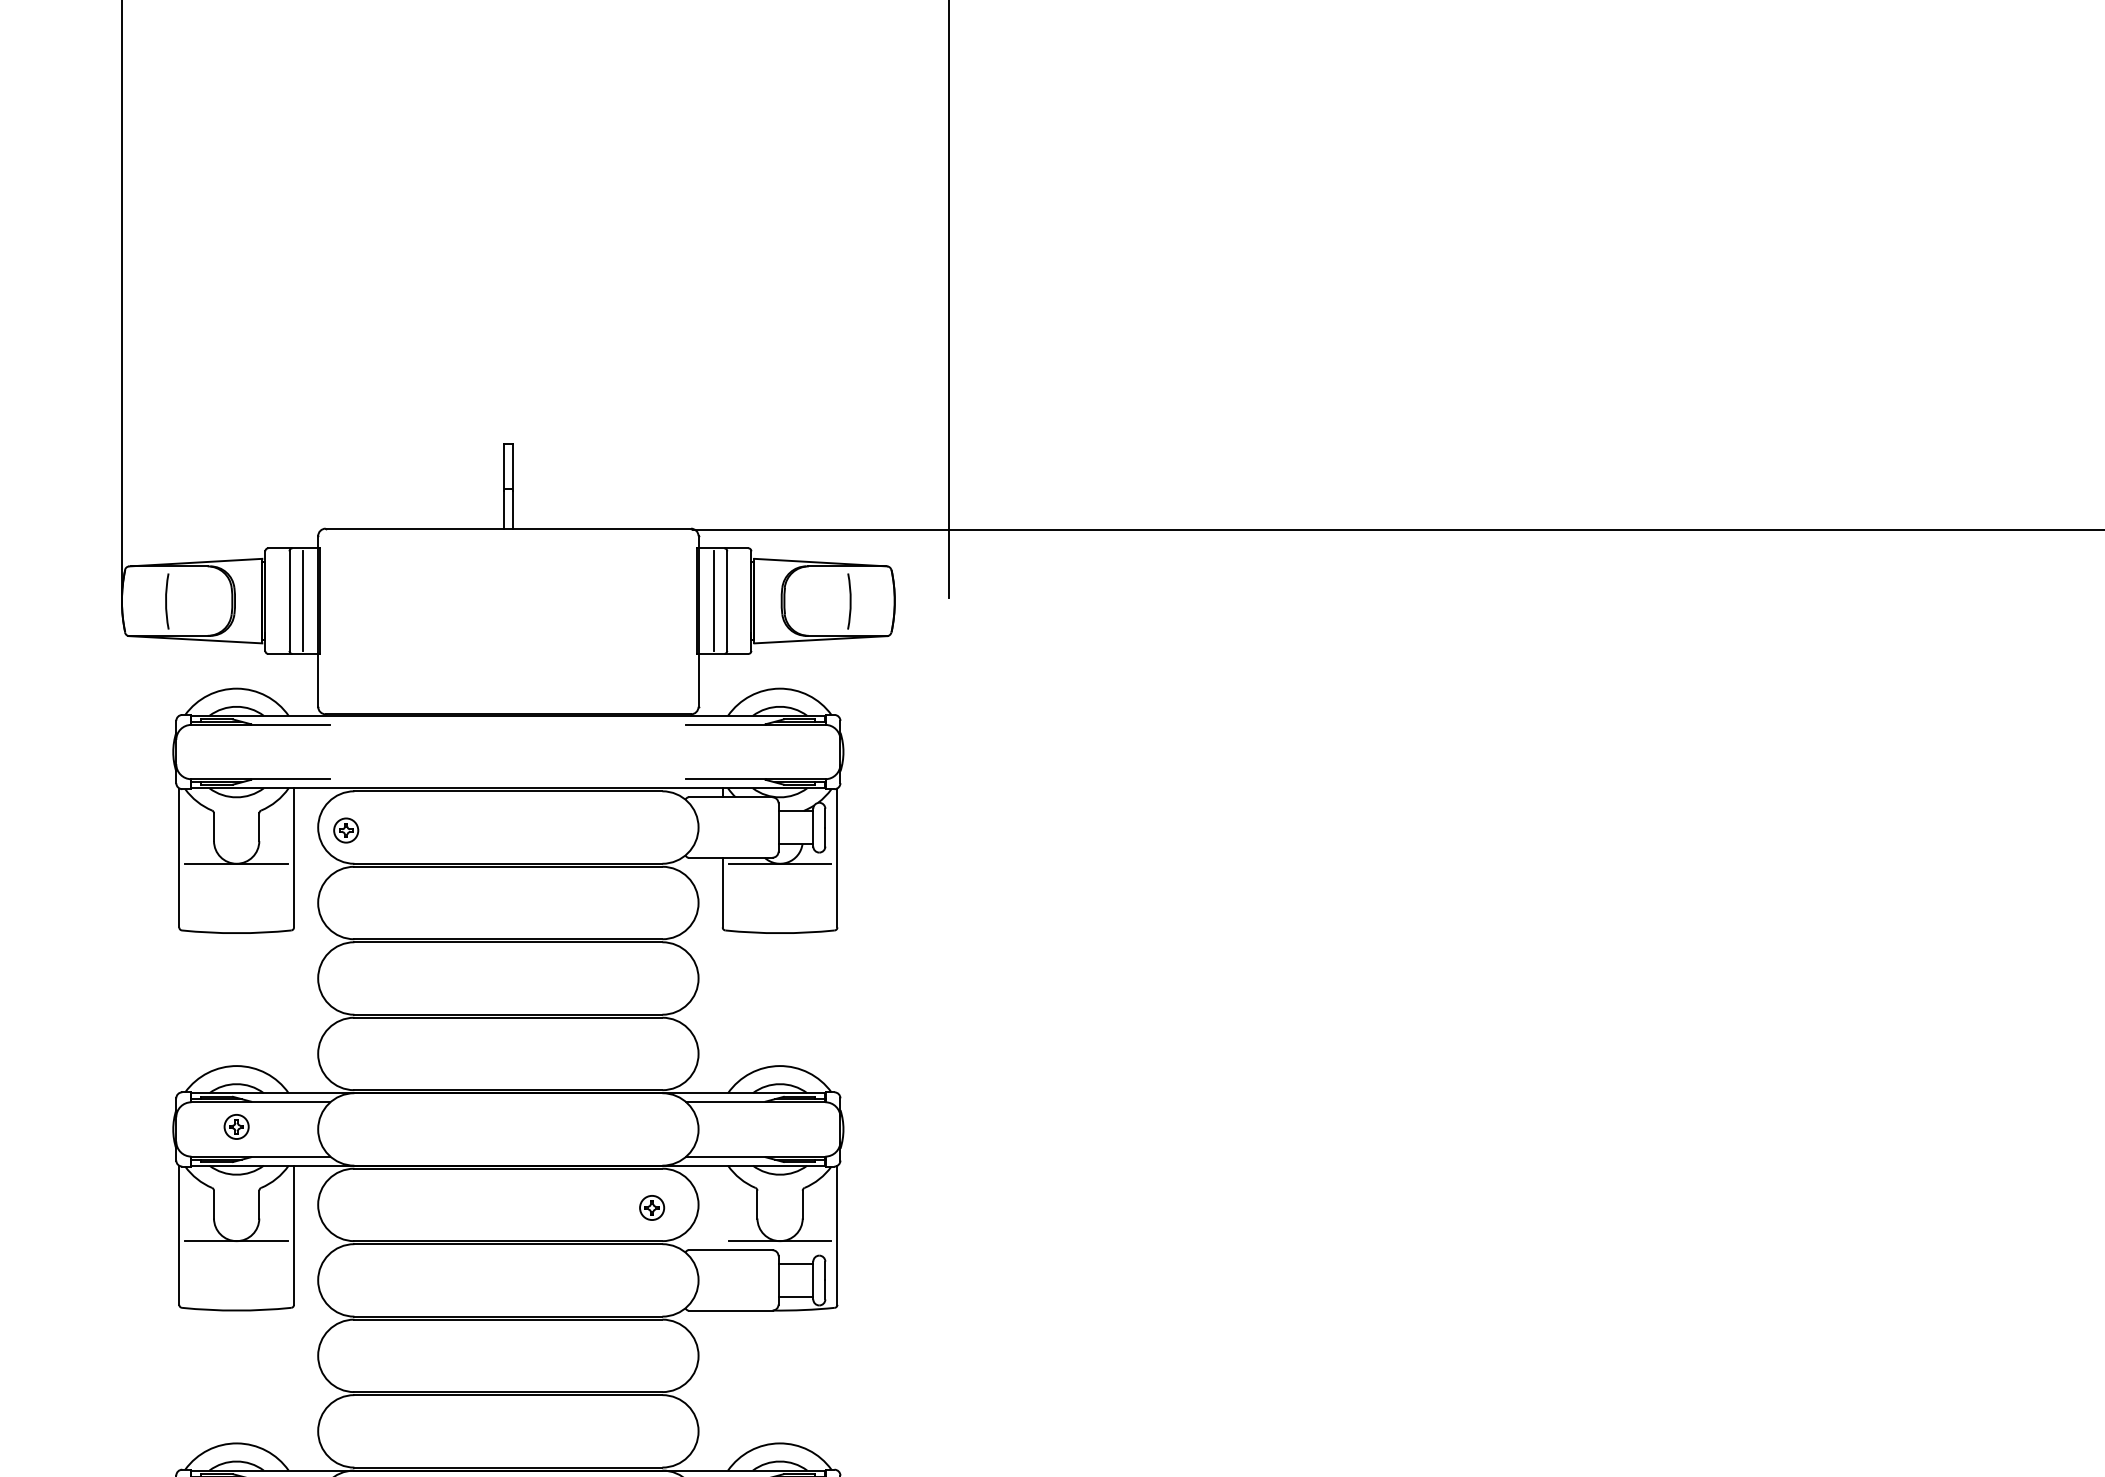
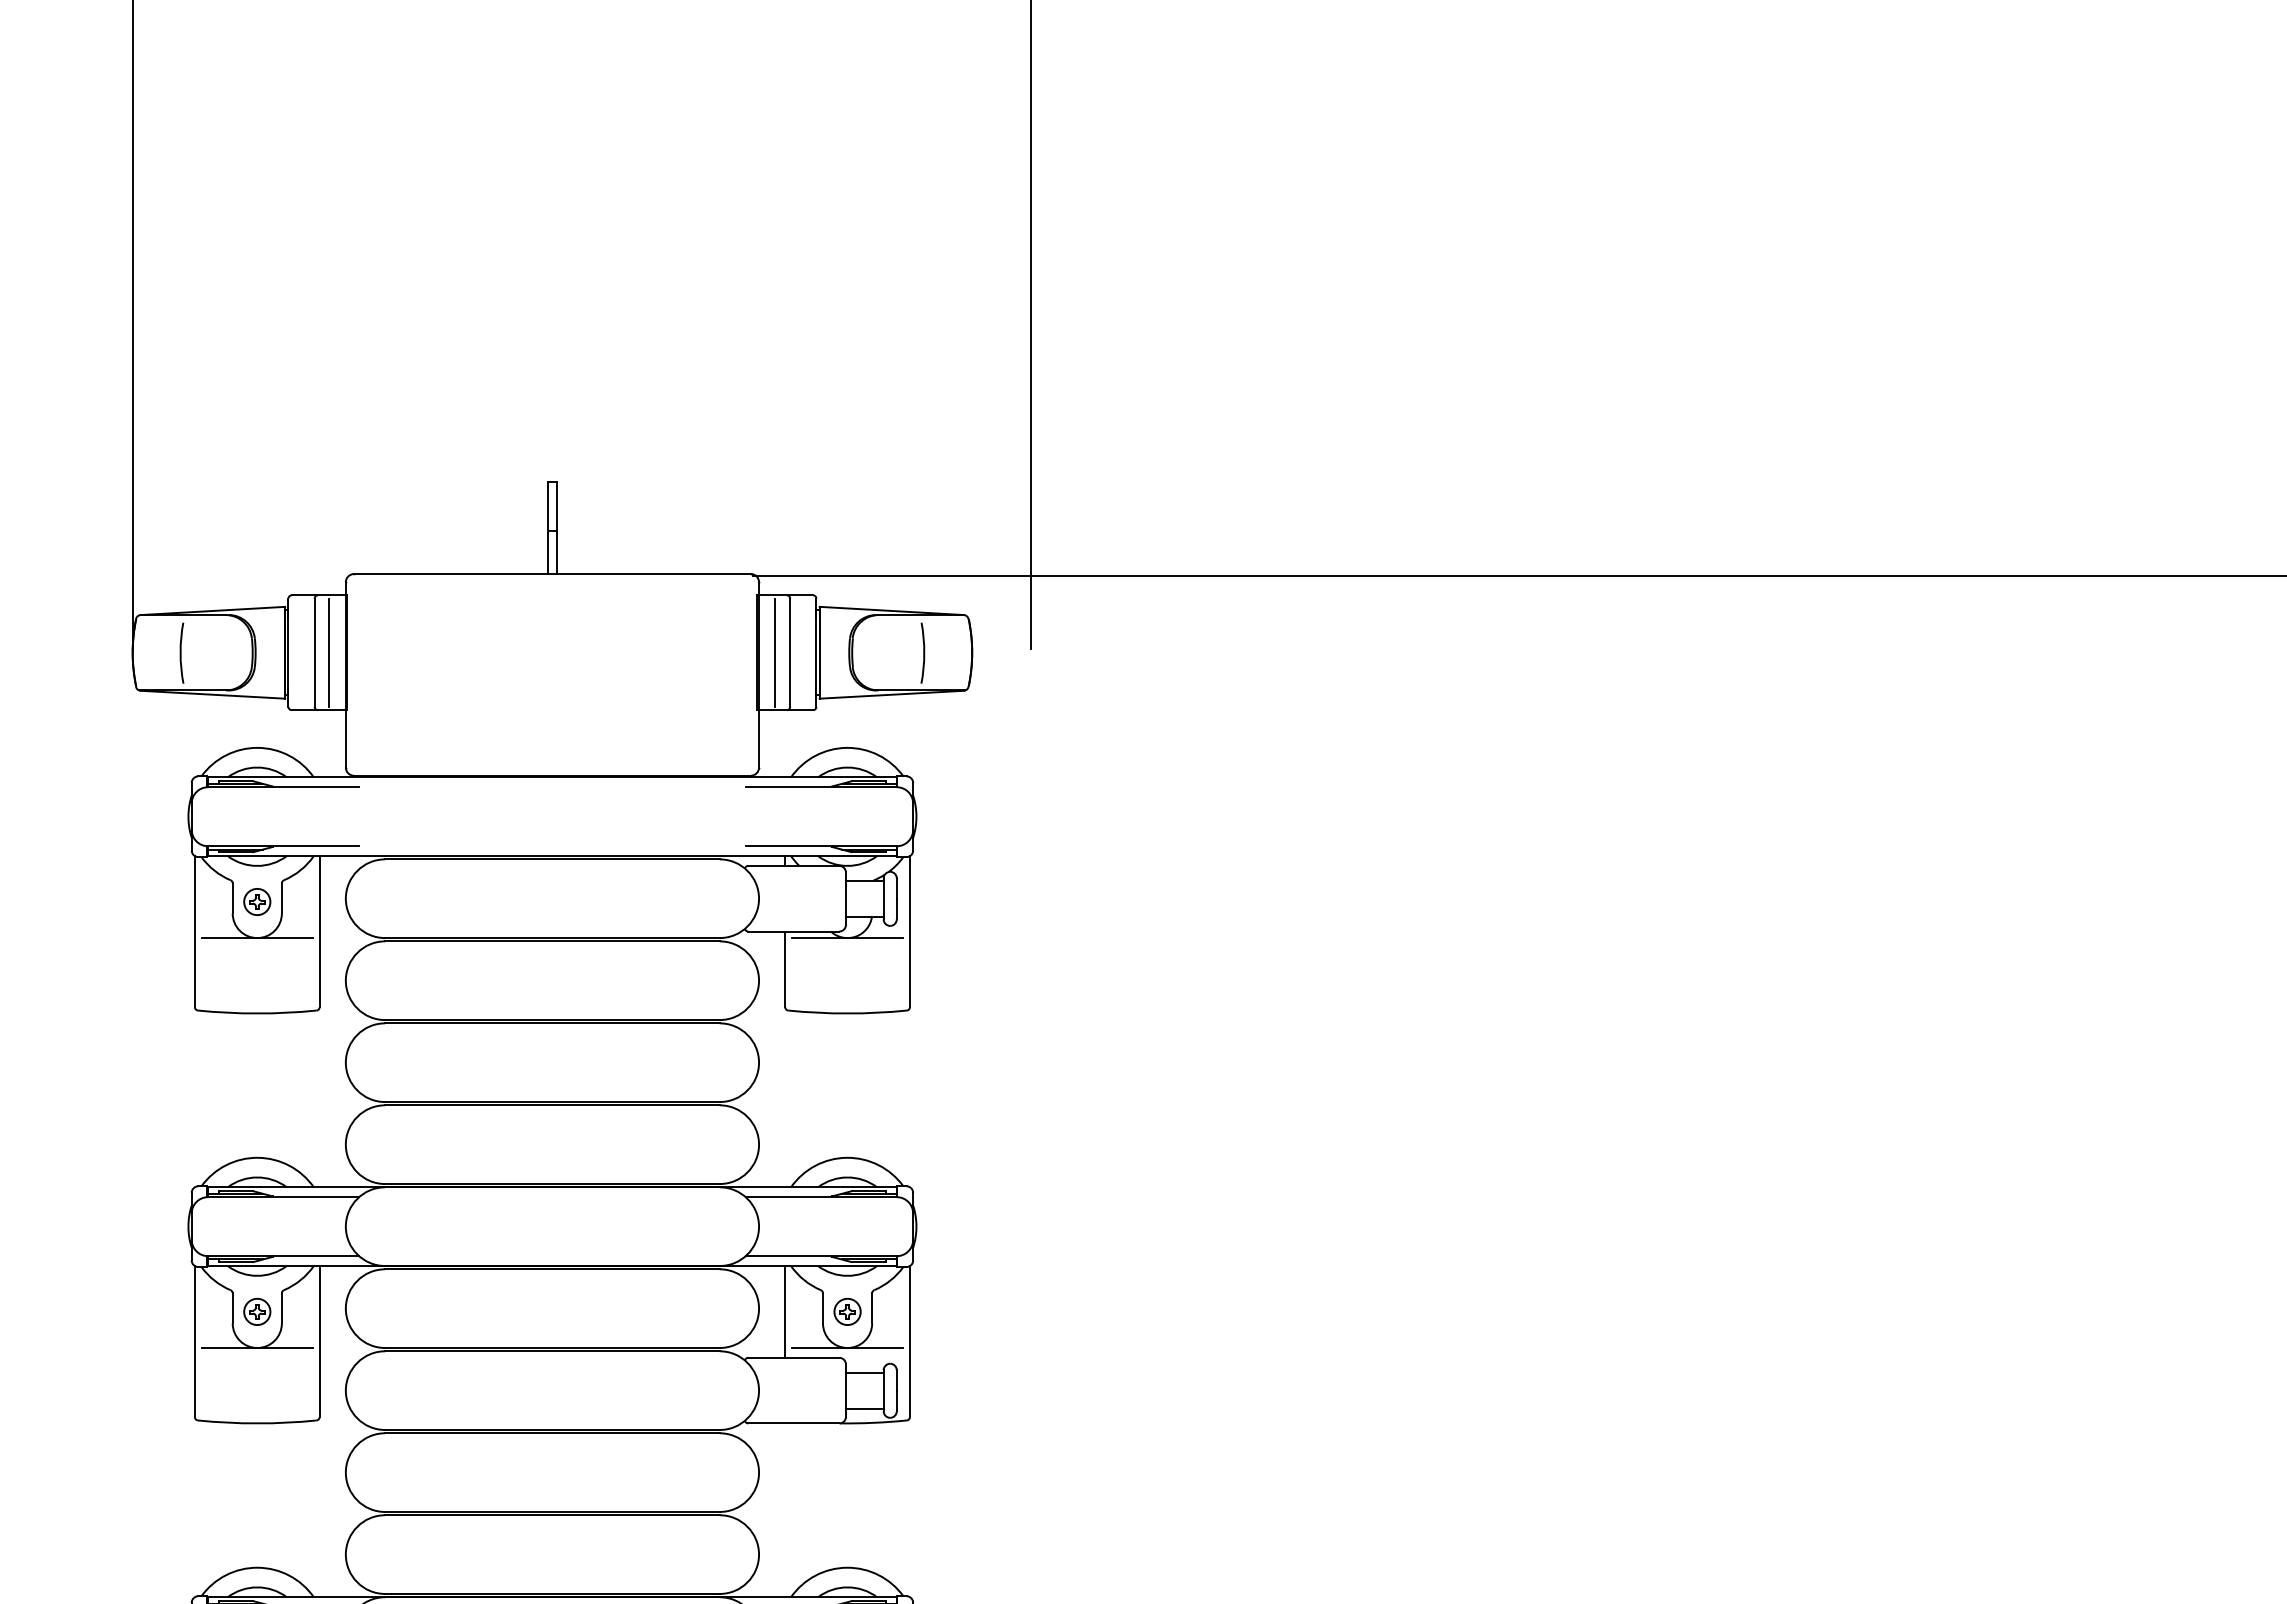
part: (346, 830) -> (257, 901), moved
part: (236, 1126) -> (257, 1311), moved
part: (652, 1207) -> (847, 1311), moved
line: (722, 1207) -> (785, 1311), added

